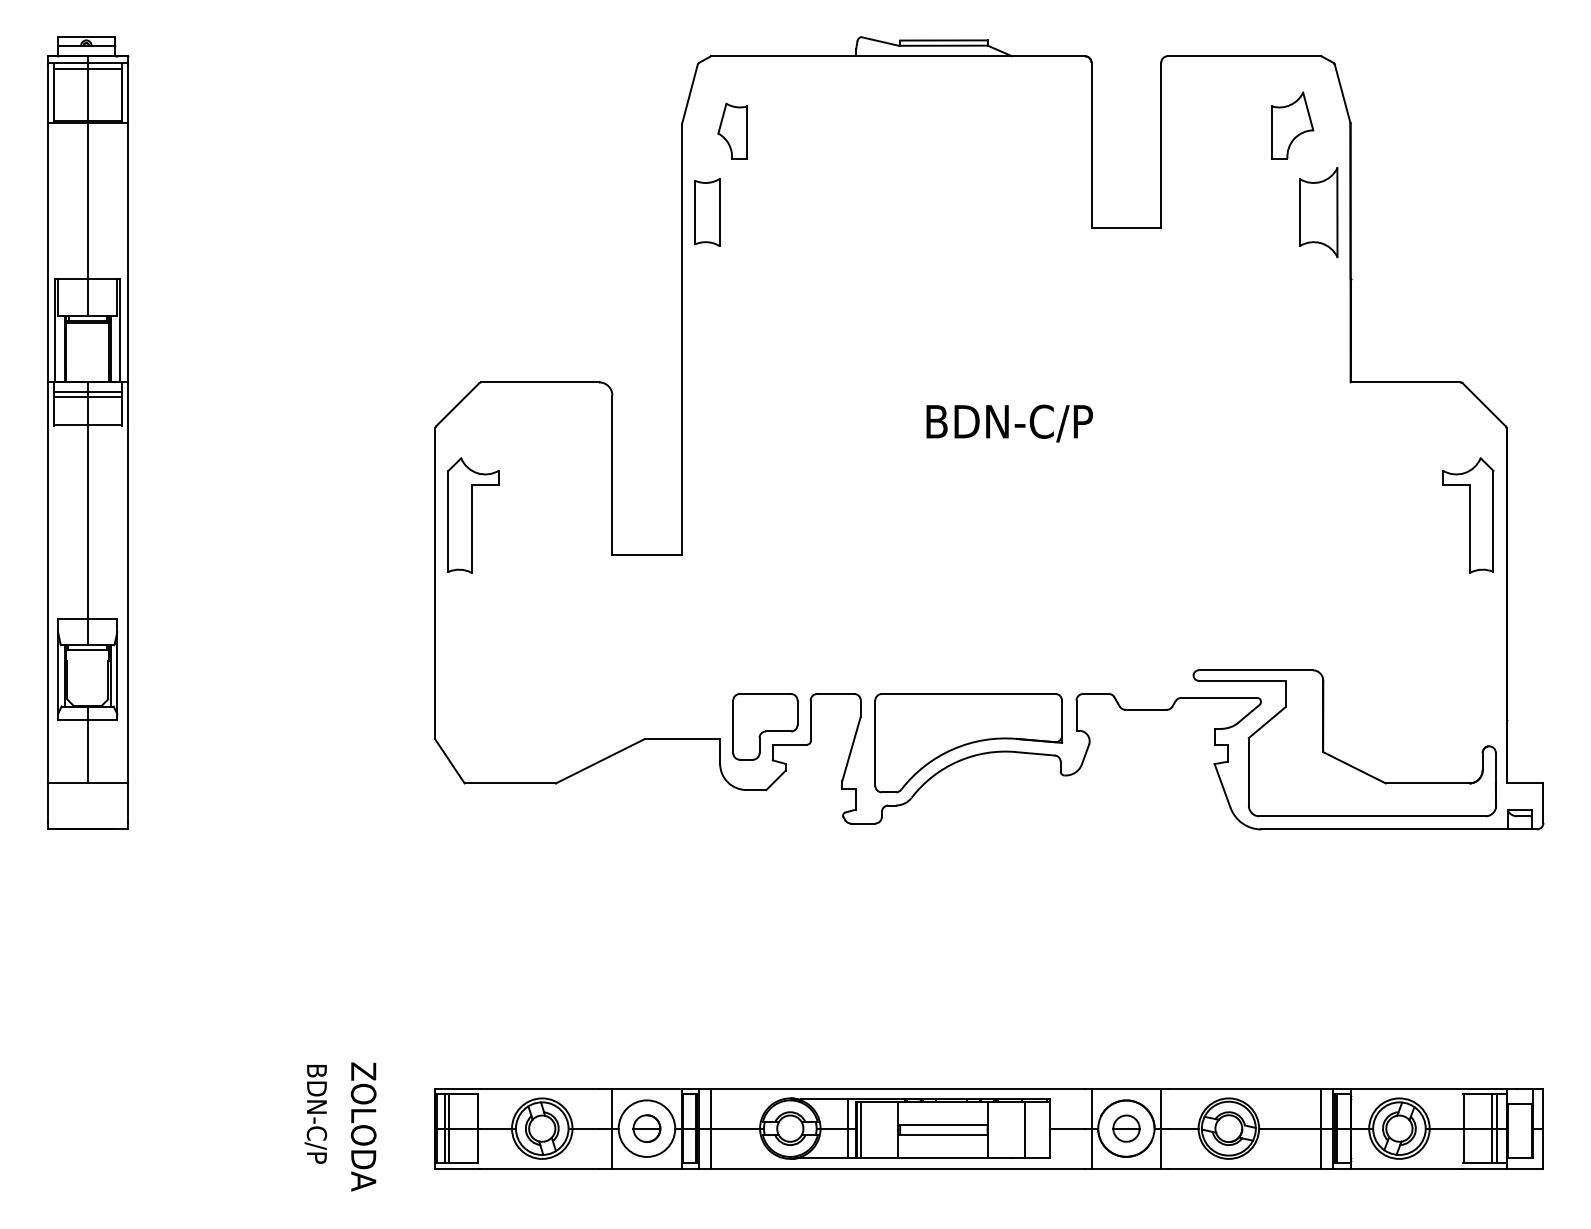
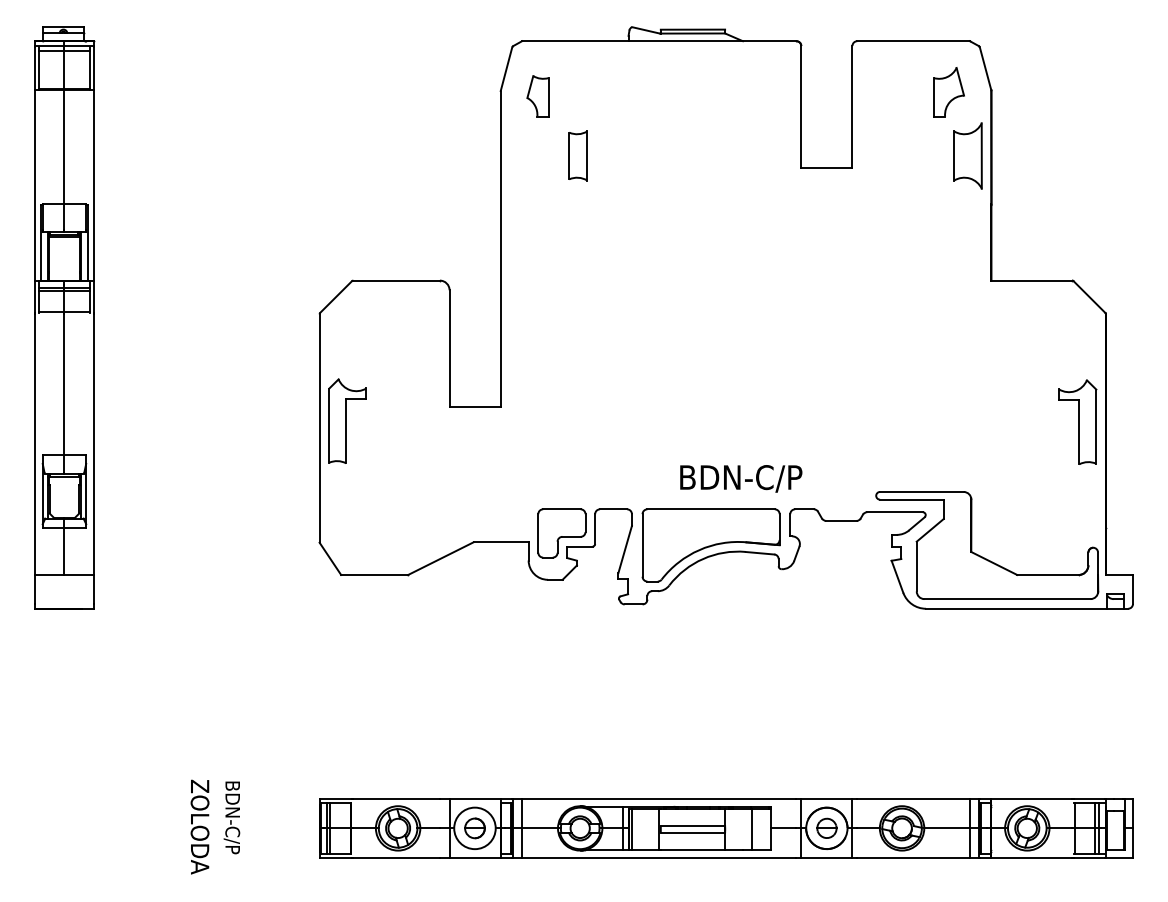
part: (706, 211) -> (577, 155), moved
text: (1010, 423) -> (741, 478), moved
part: (473, 514) -> (347, 420), moved
part: (1467, 514) -> (1077, 421), moved
text: (362, 1126) -> (199, 826), moved

